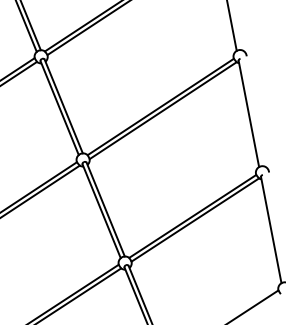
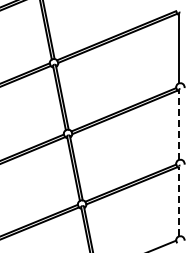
line: (248, 113) -> (178, 124), solid -> dashed
line: (270, 230) -> (178, 201), solid -> dashed

